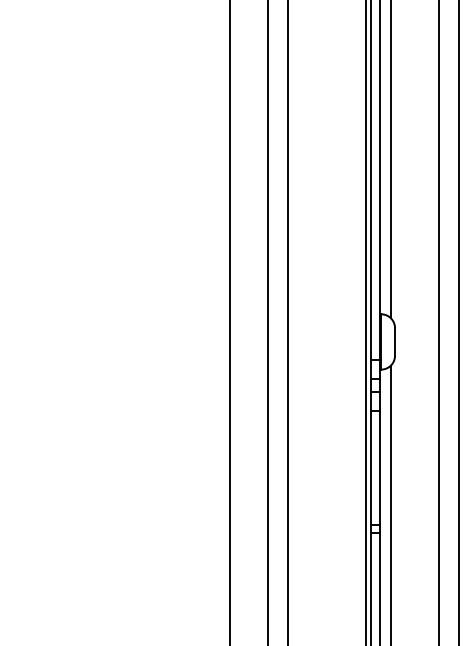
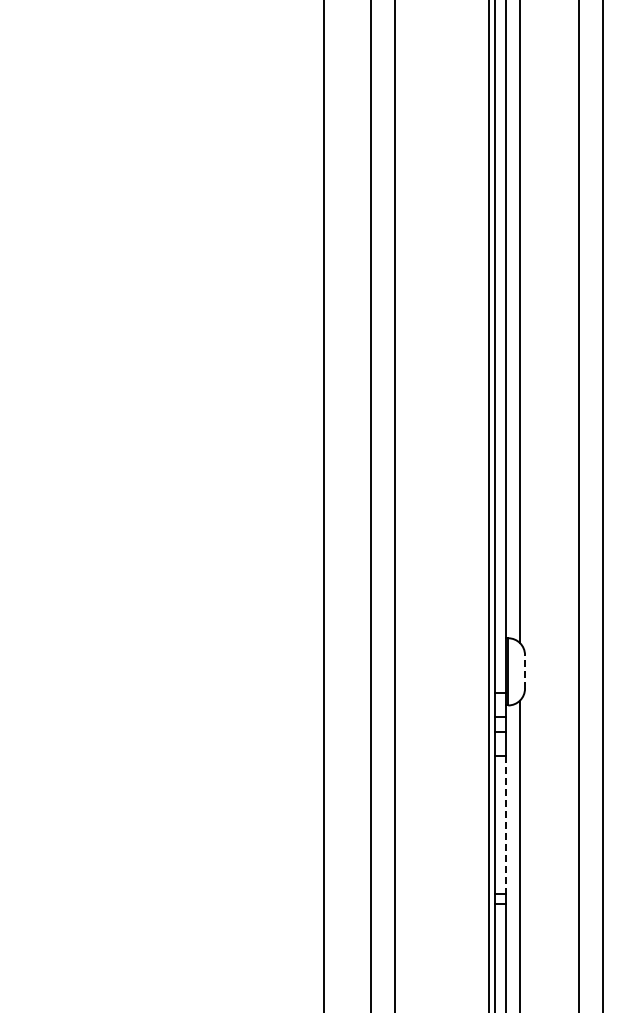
line: (395, 341) -> (525, 671), solid -> dashed
line: (379, 468) -> (506, 825), solid -> dashed

